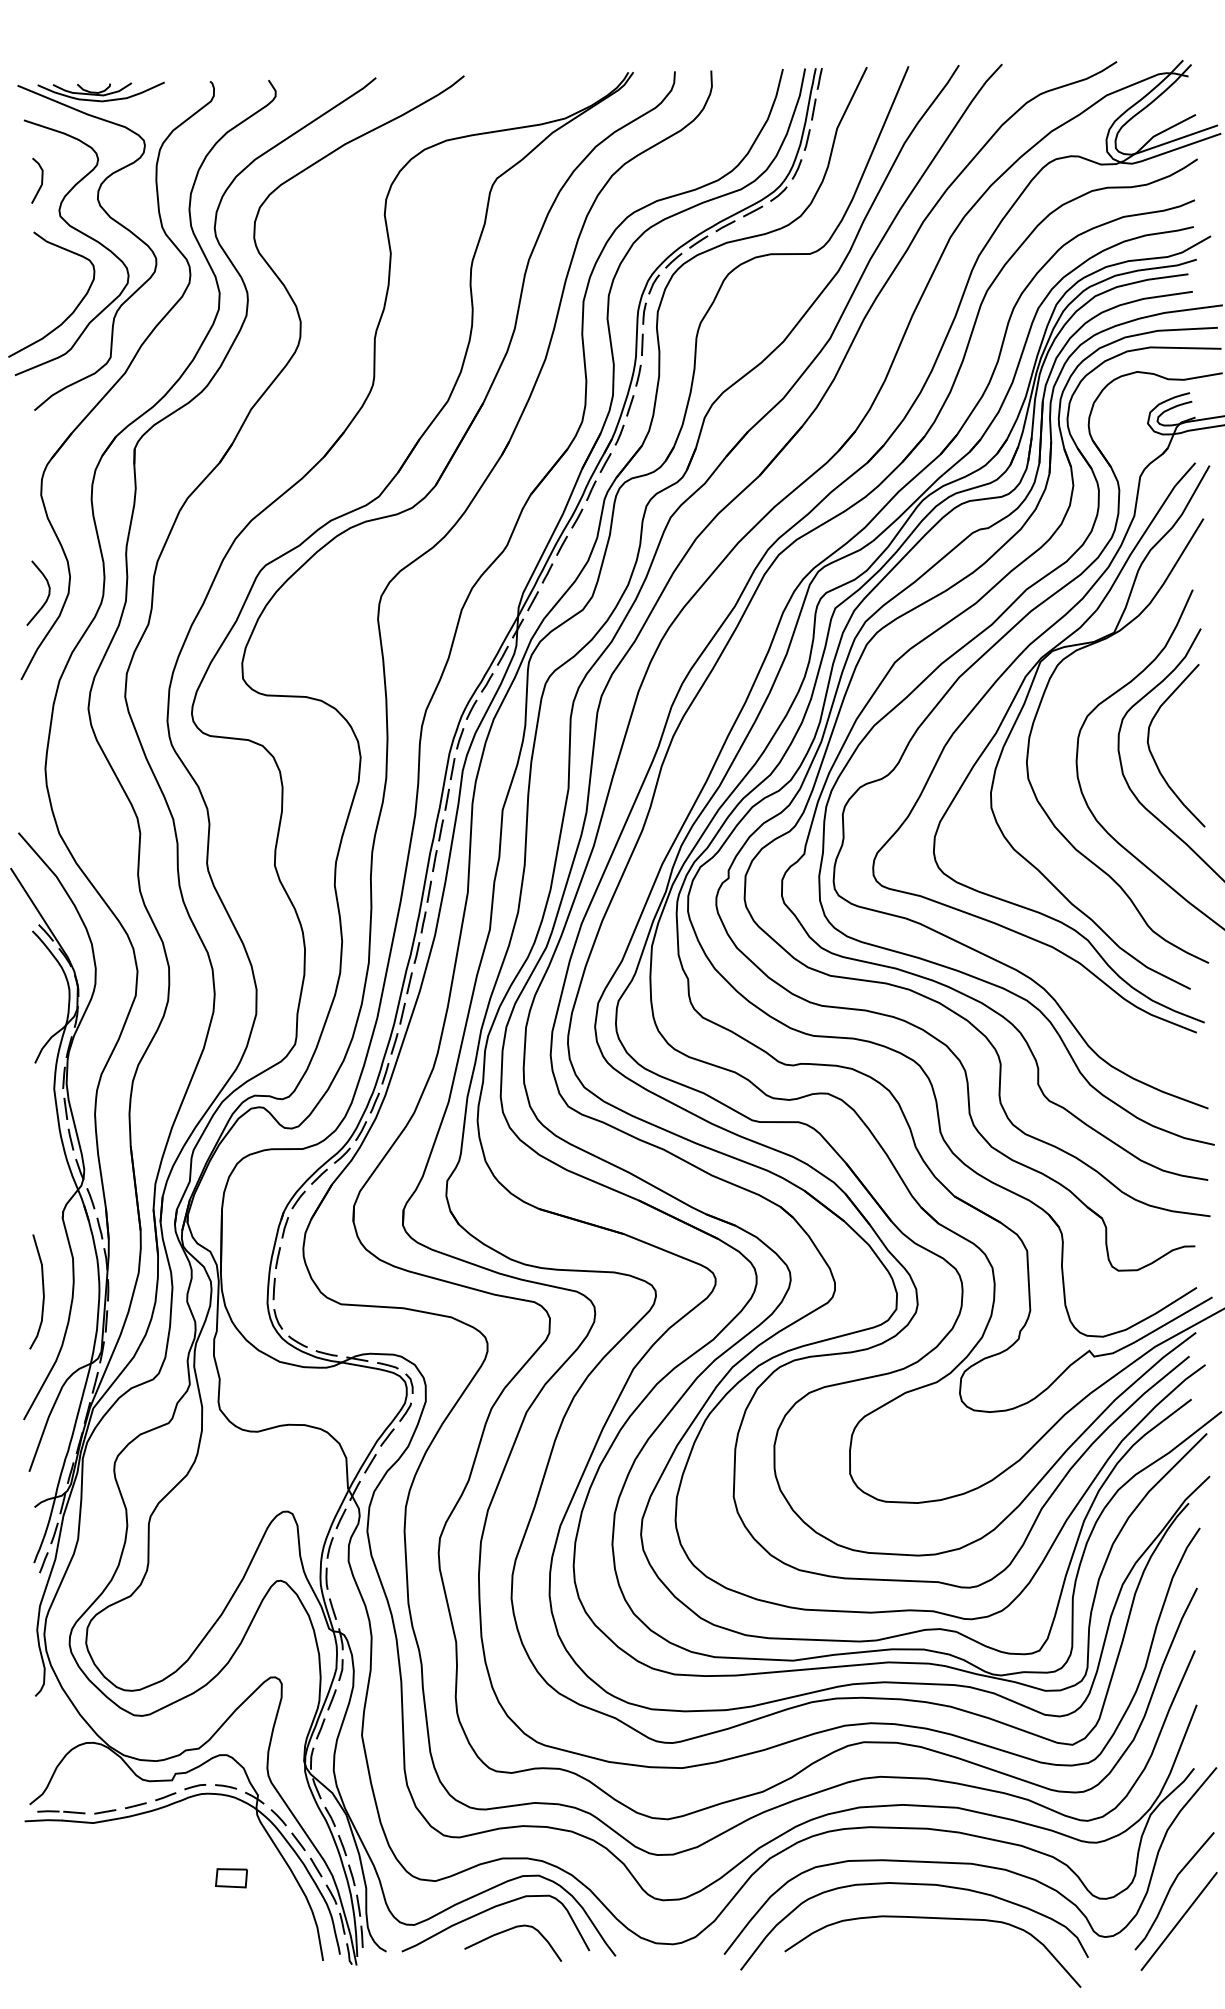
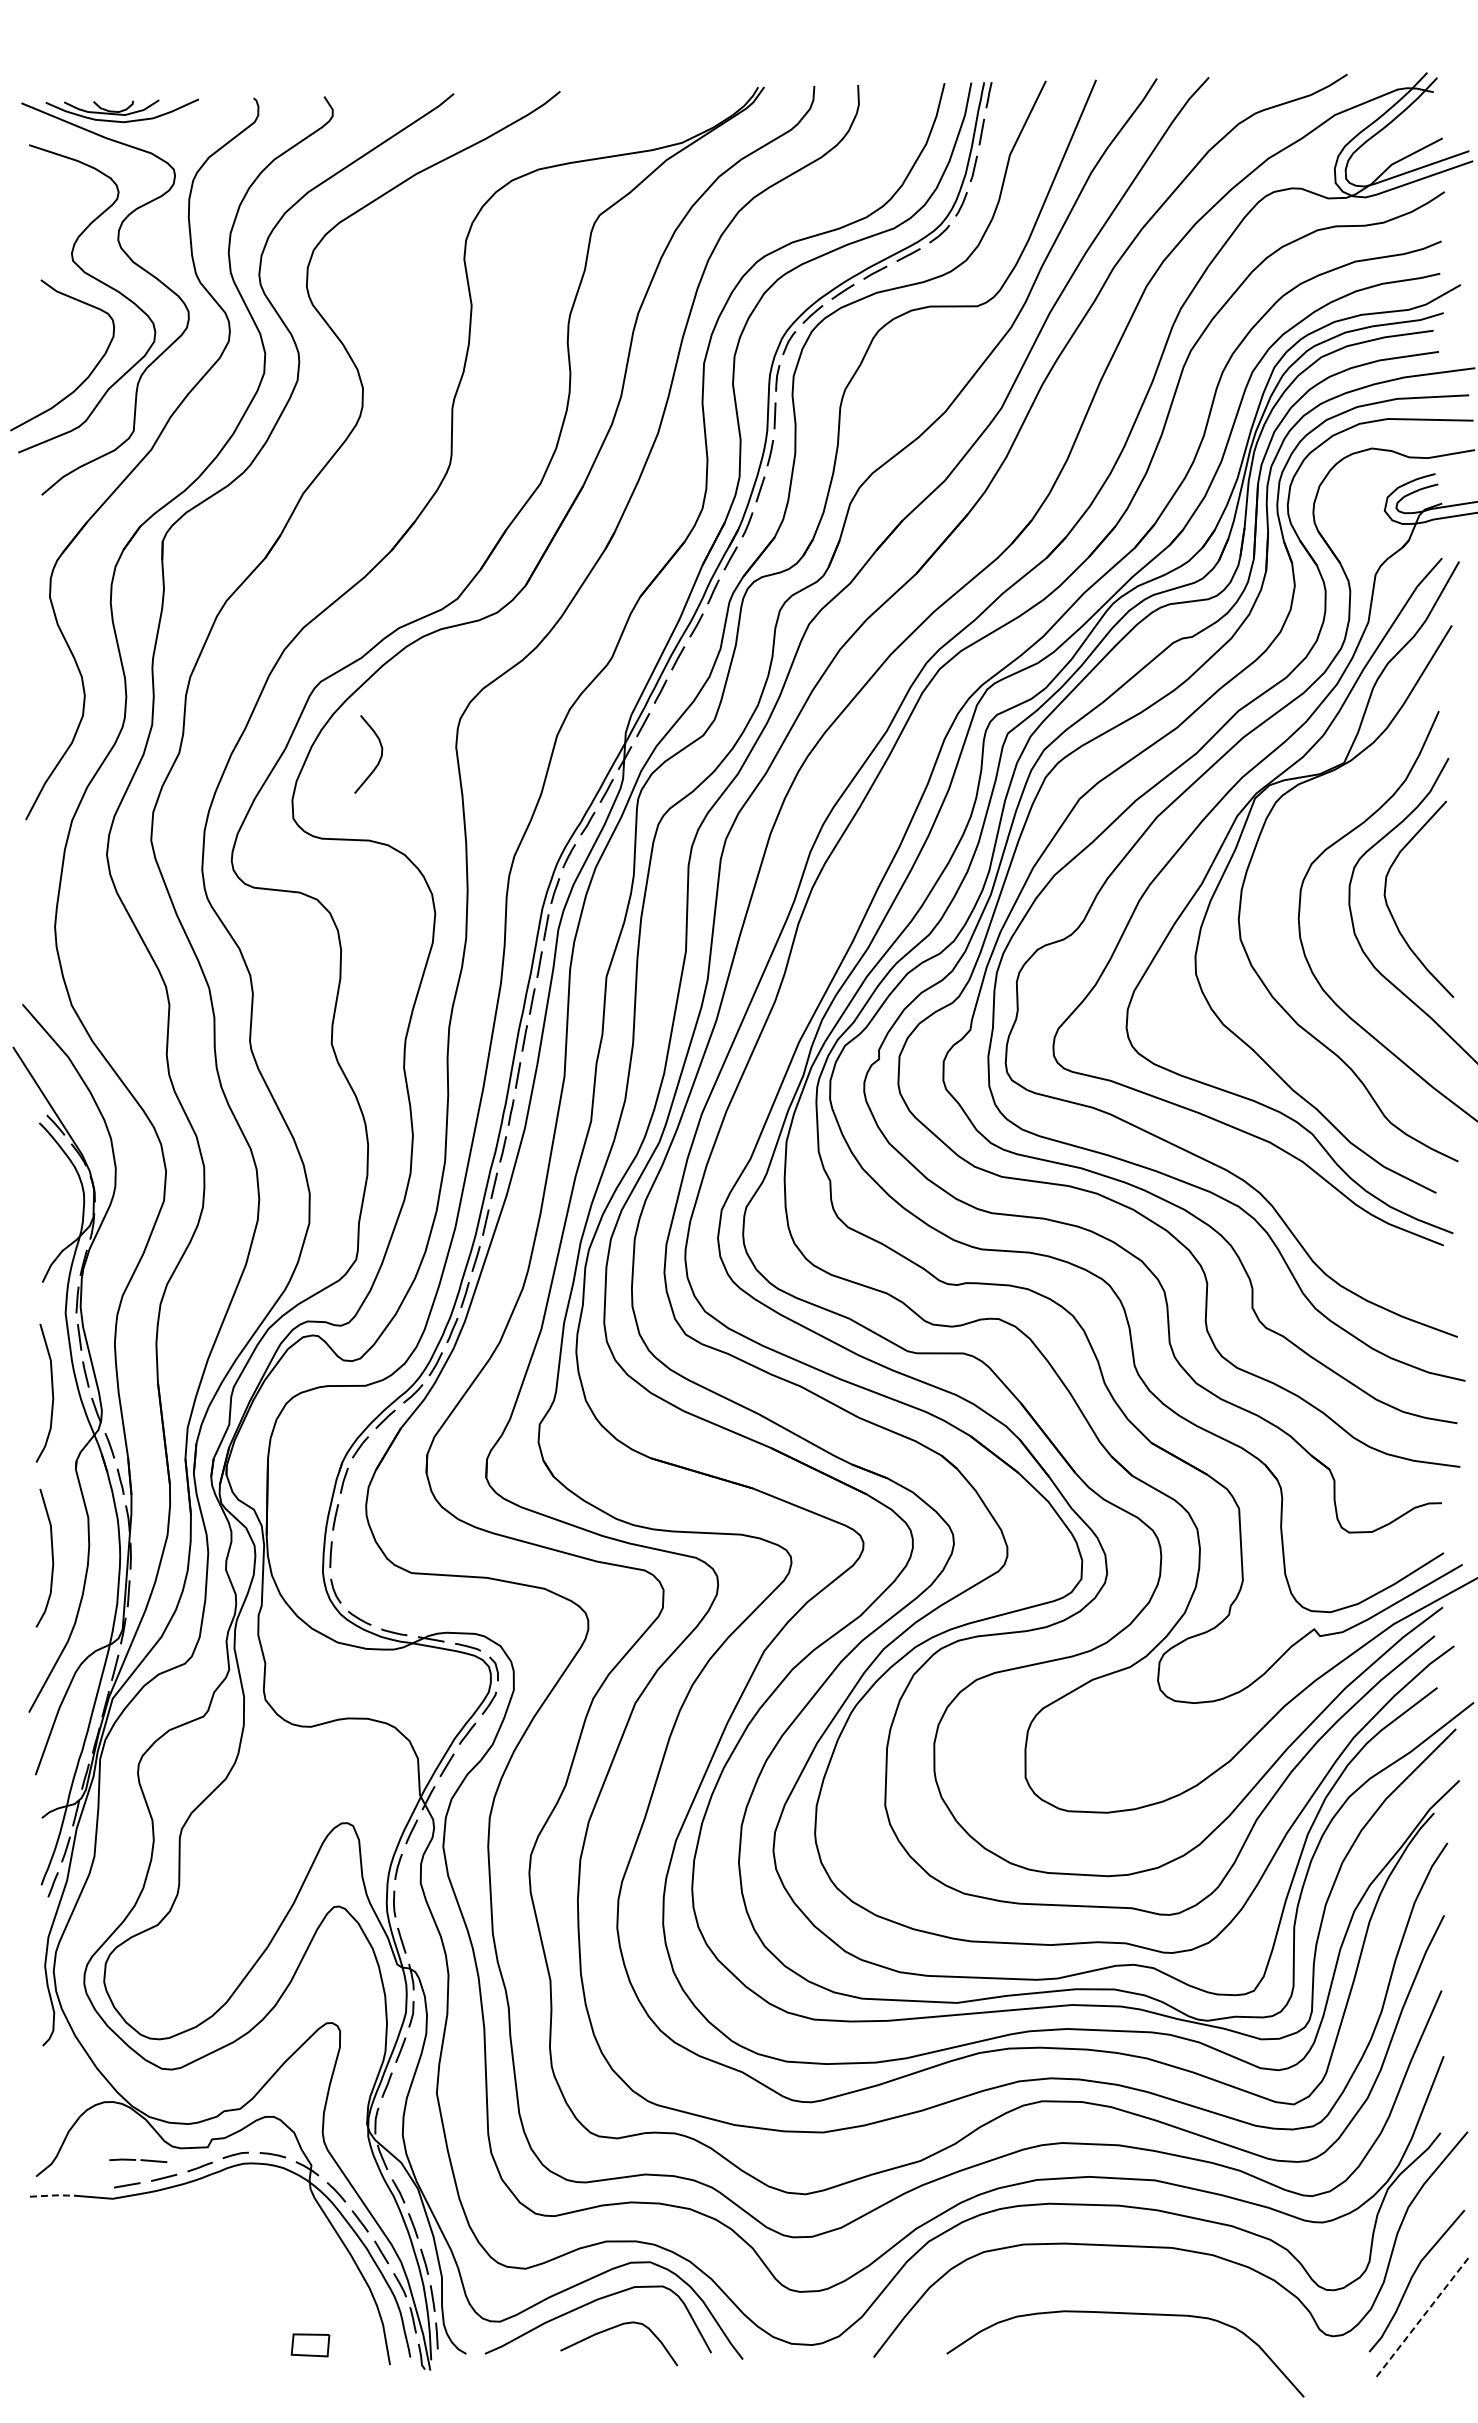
line: (41, 180) -> (50, 217), removed
curve: (46, 598) -> (378, 760), moved
curve: (42, 1153) -> (51, 1391), added
part: (61, 1812) -> (138, 2160), moved
line: (44, 1820) -> (54, 2195), solid -> dashed
part: (231, 1878) -> (310, 2345), moved
curve: (914, 1885) -> (1103, 2273), removed
line: (1179, 1921) -> (1422, 2317), solid -> dashed

